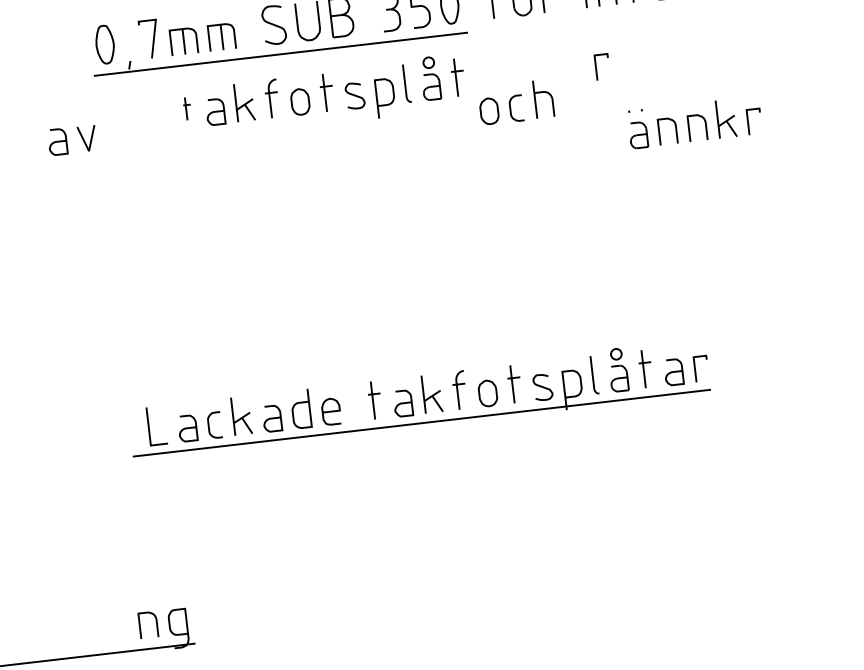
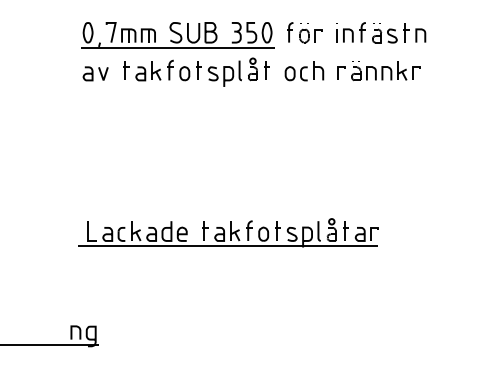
part: (516, 103) -> (304, 71), moved
part: (187, 108) -> (126, 70), size x1.67
part: (694, 122) -> (385, 70), moved
part: (71, 139) -> (95, 73), moved

